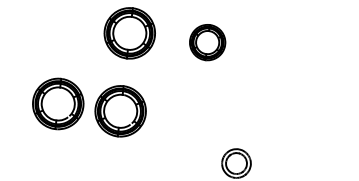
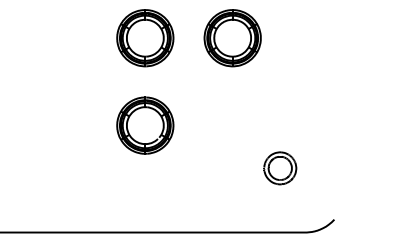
part: (207, 42) -> (232, 38), size x1.43
part: (58, 103) -> (75, 125), removed

